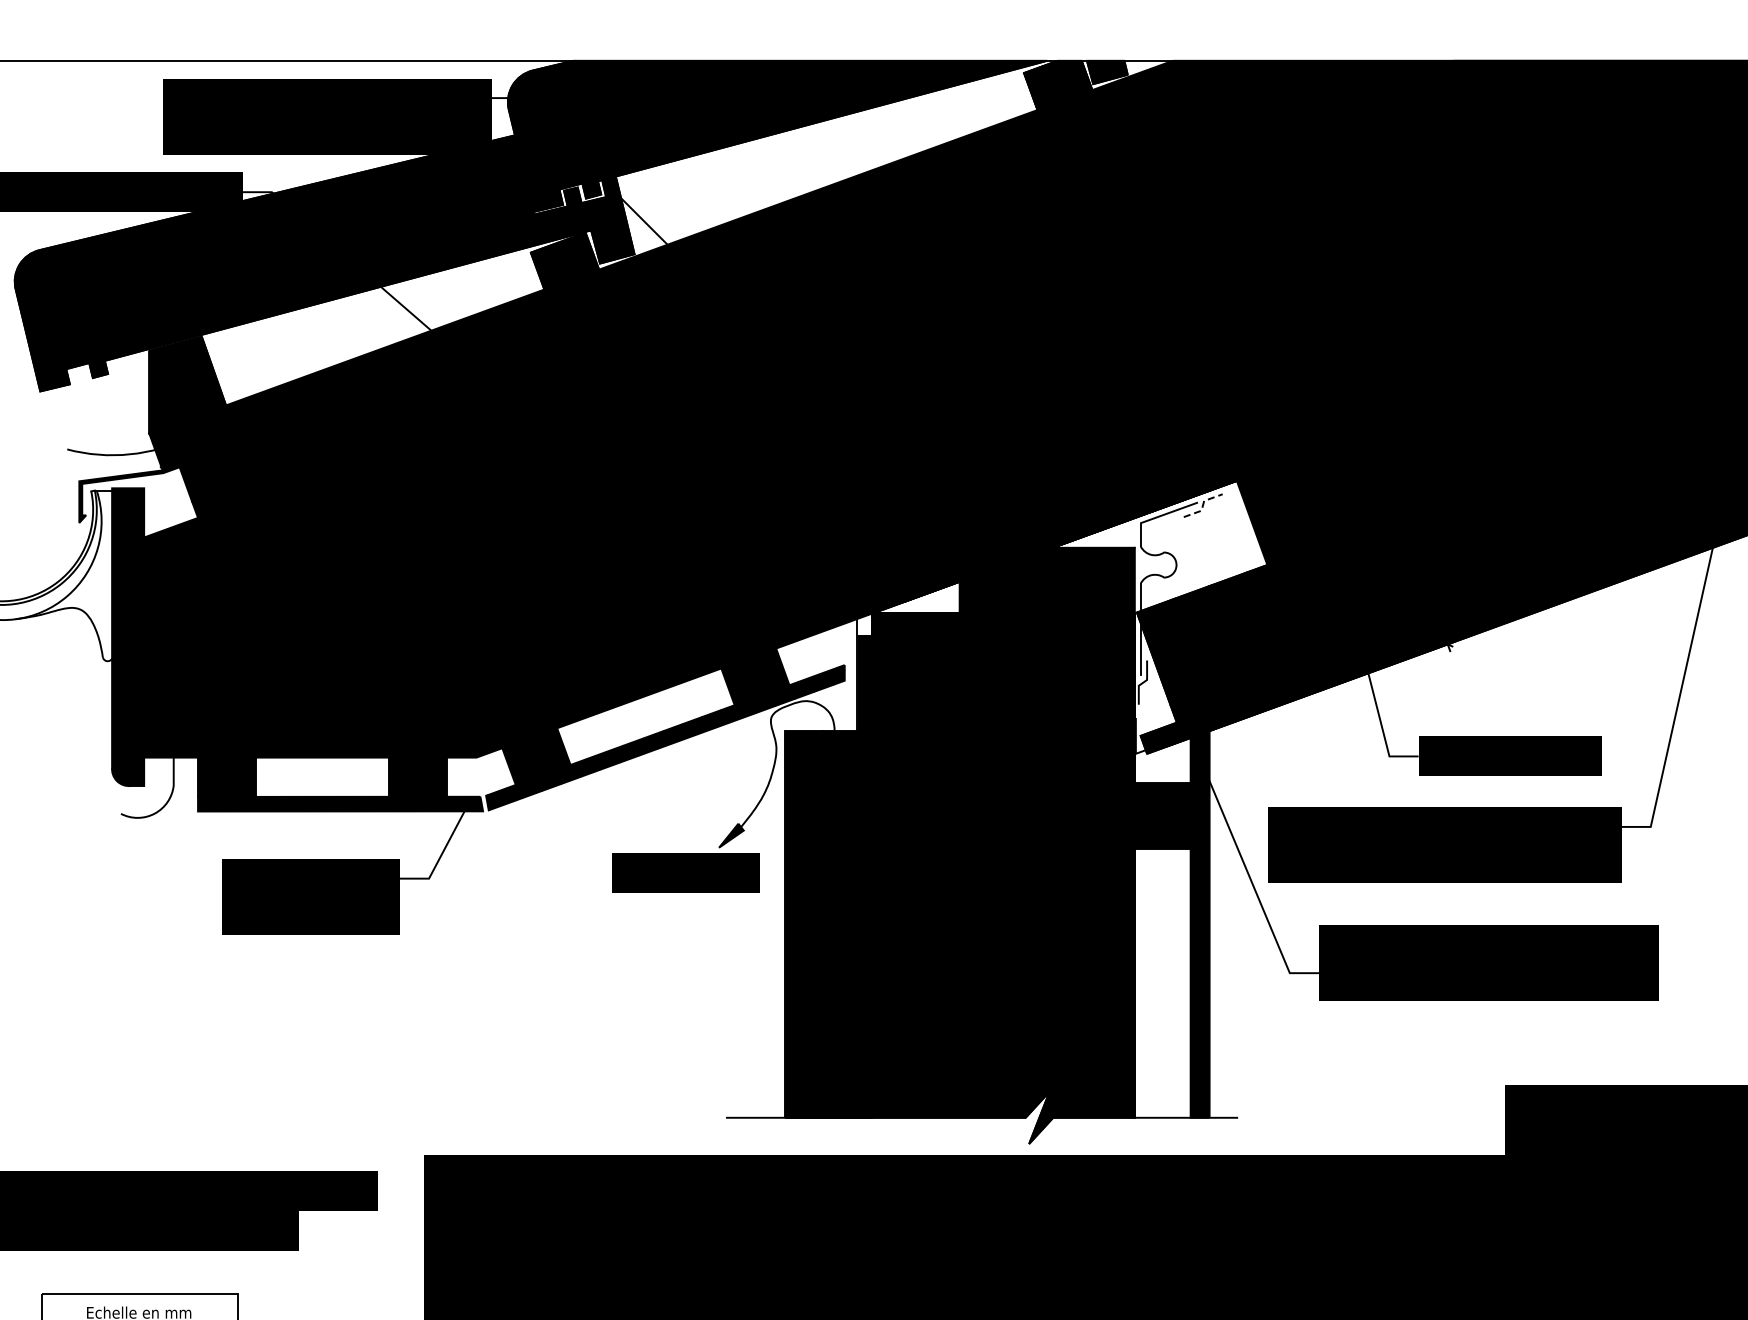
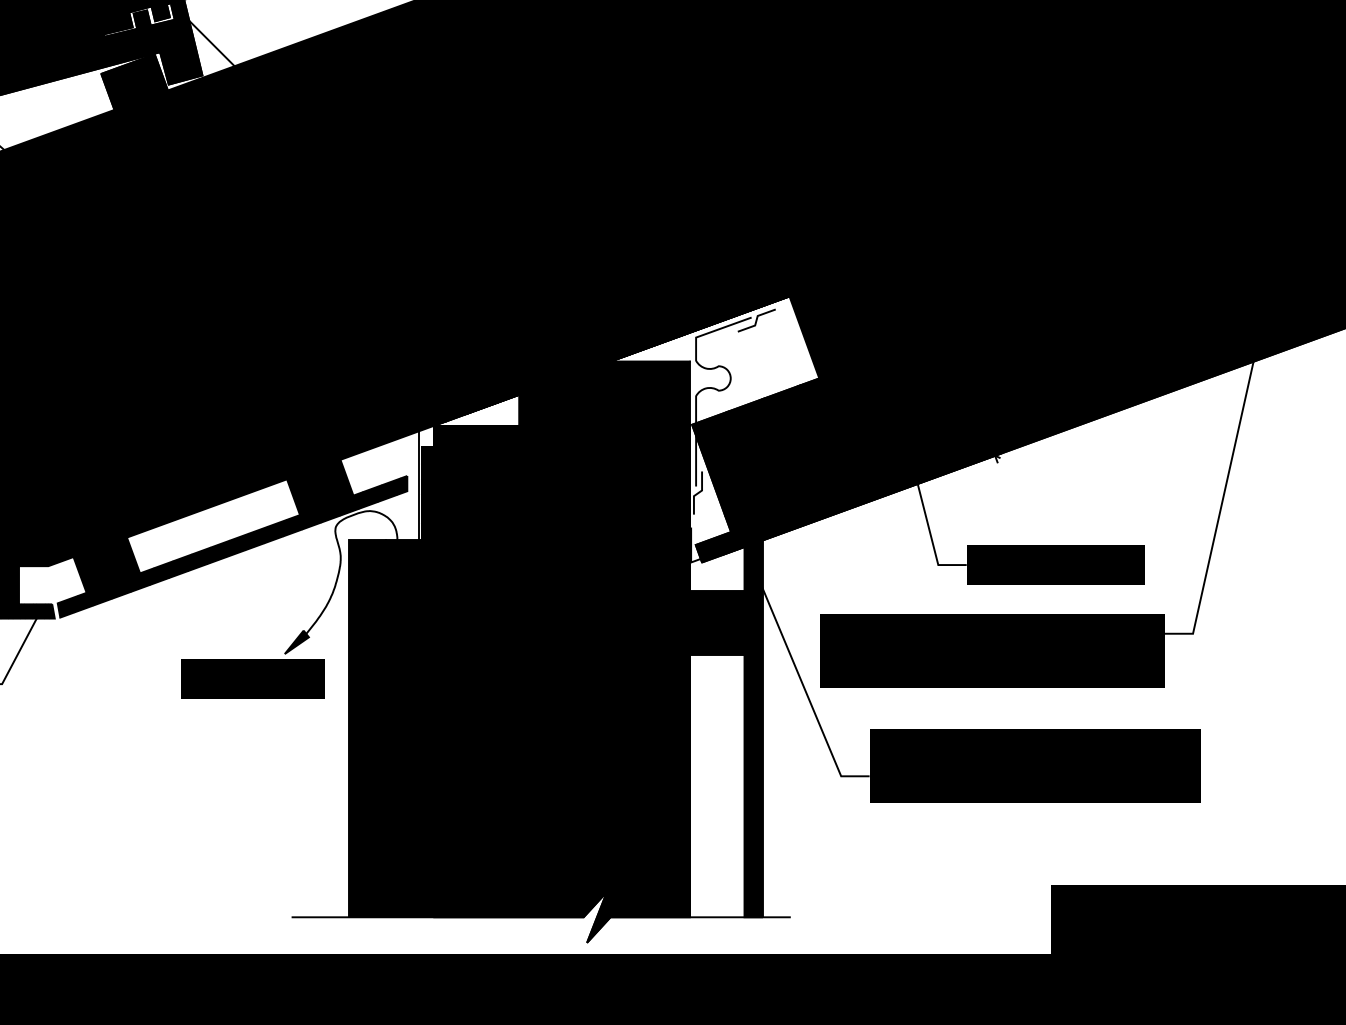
line: (1203, 505) -> (757, 320), dashed -> solid

